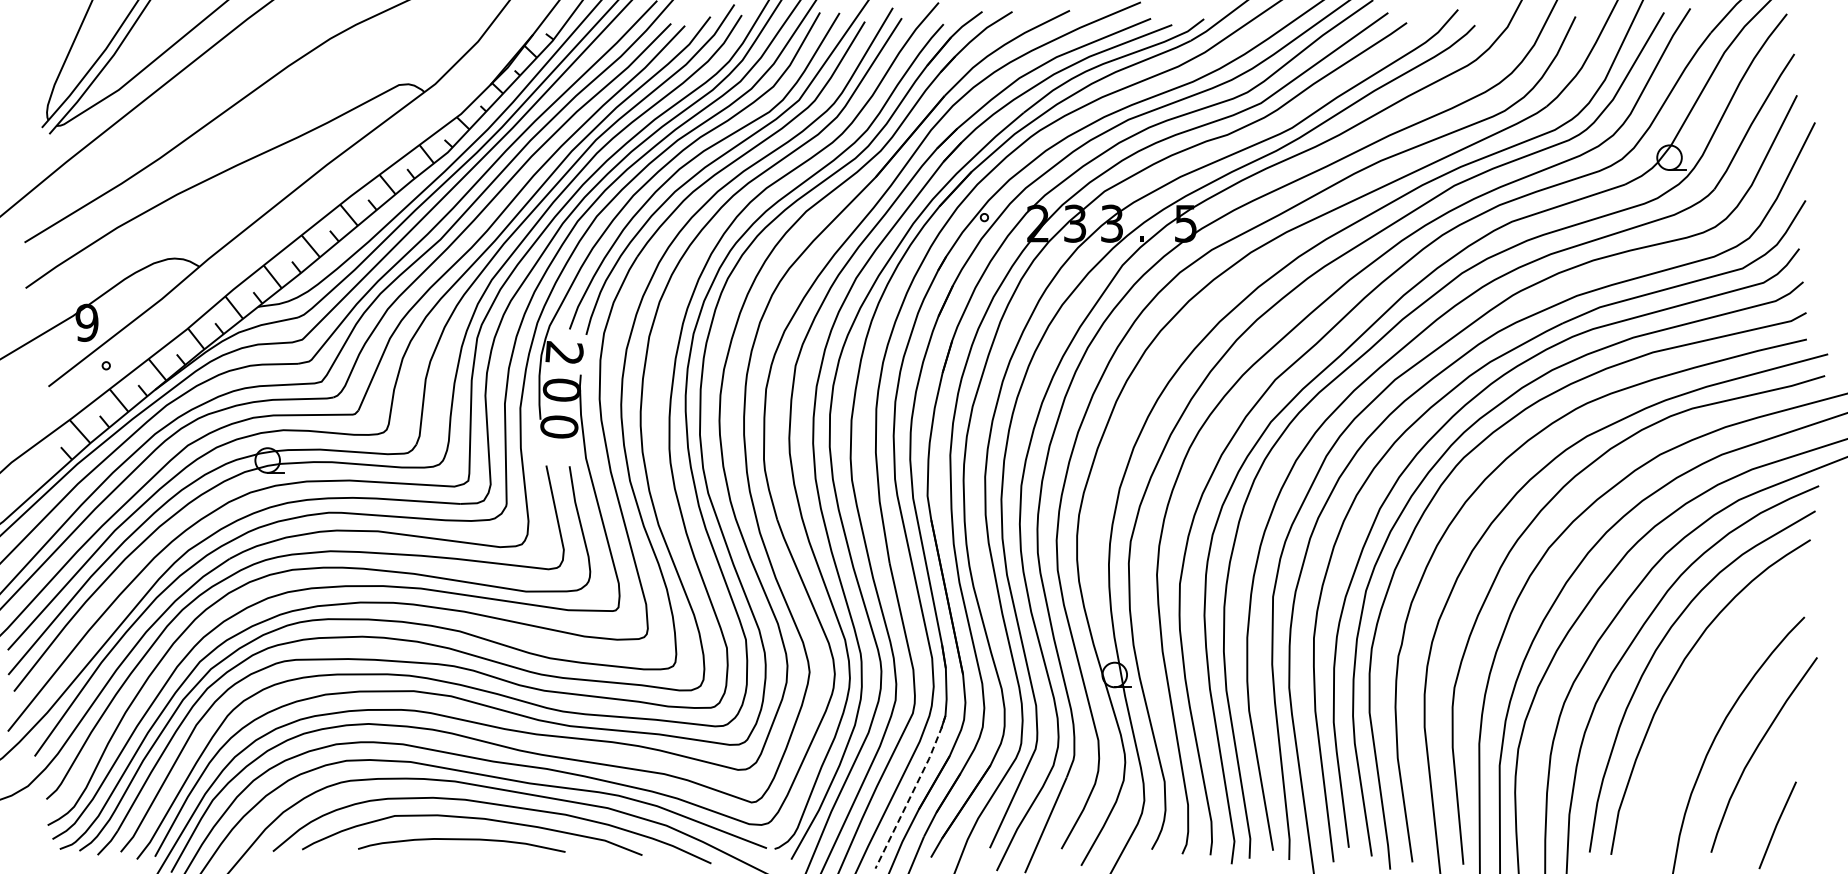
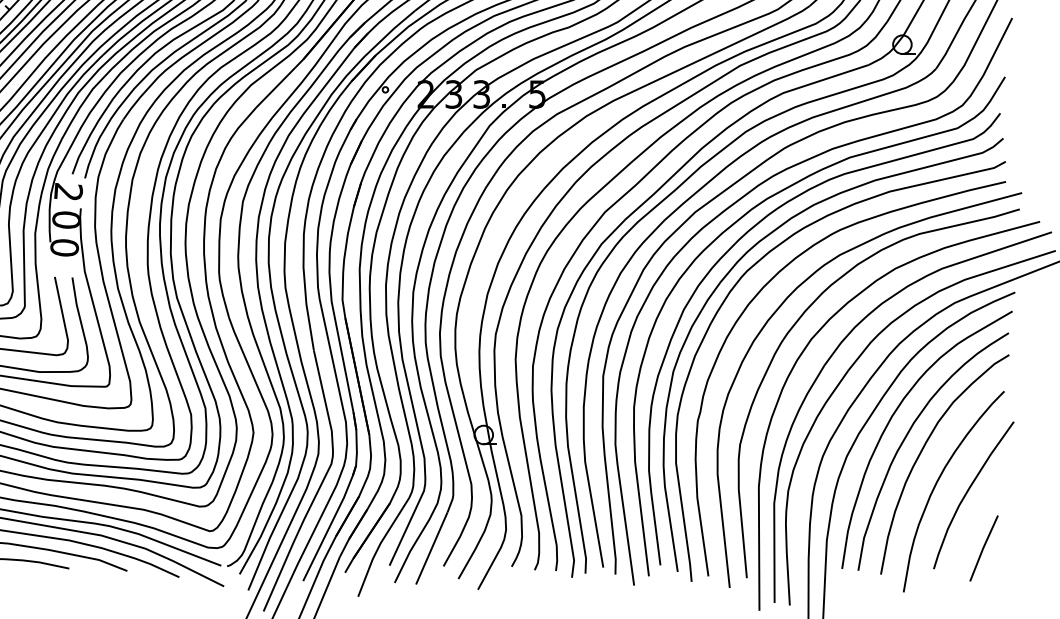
curve: (1695, 697) -> (922, 451), added
line: (912, 792) -> (331, 523), dashed -> solid

